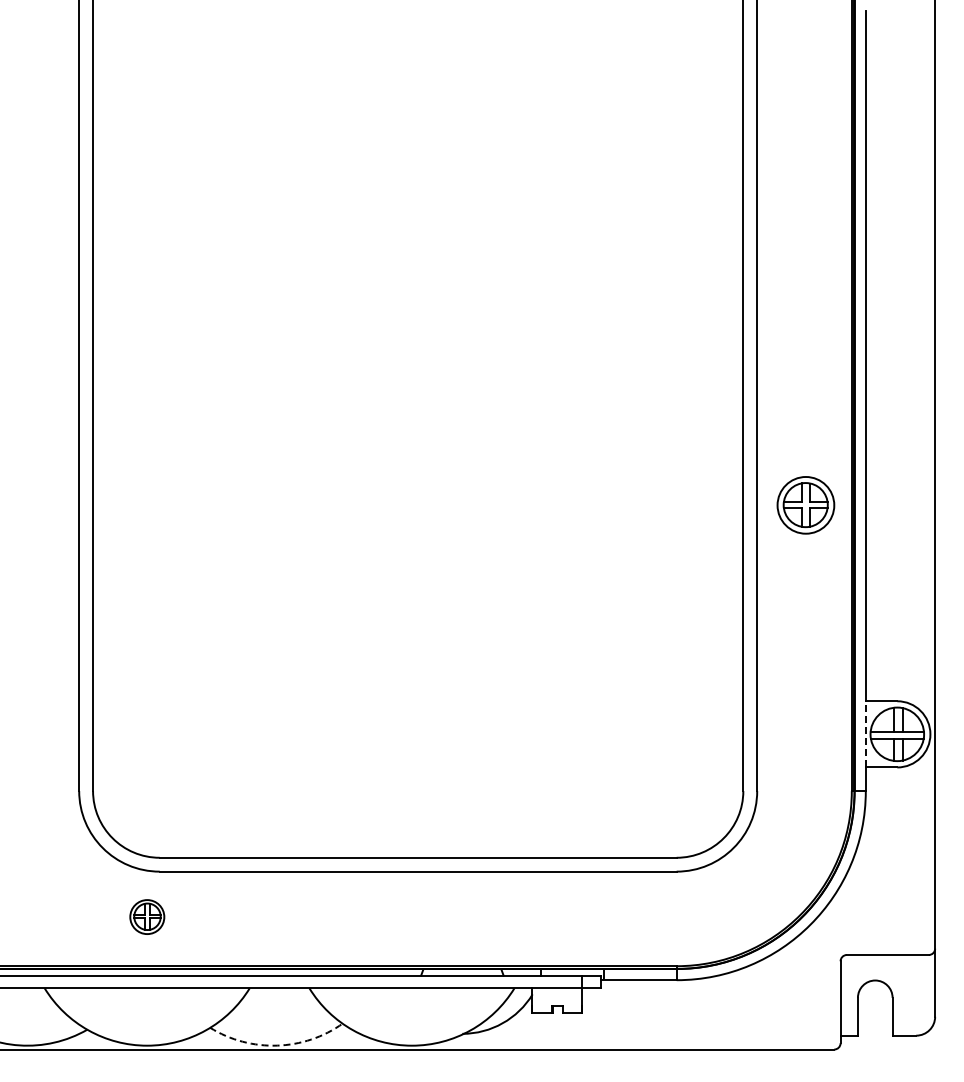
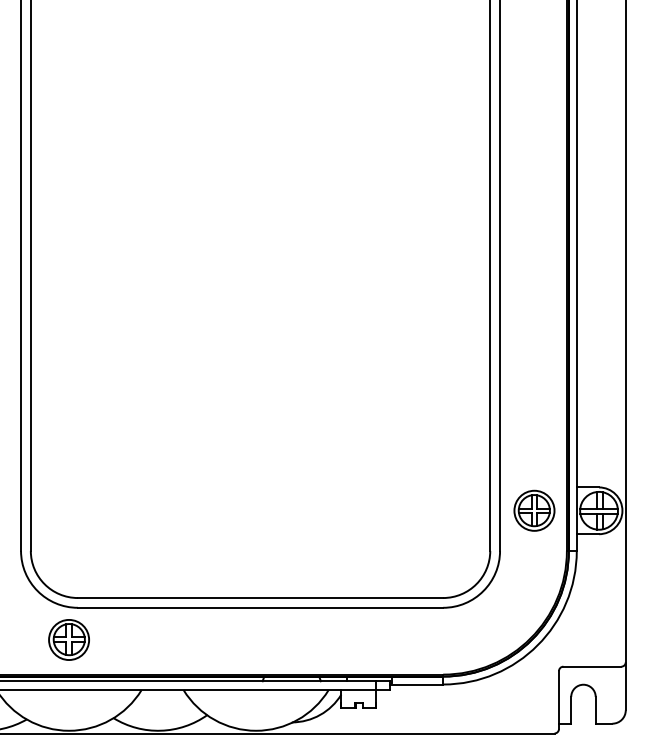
part: (805, 505) -> (534, 510), moved
line: (865, 733) -> (576, 510), dashed -> solid
part: (147, 916) -> (69, 639), size x1.67
arc: (277, 1045) -> (161, 730), dashed -> solid

